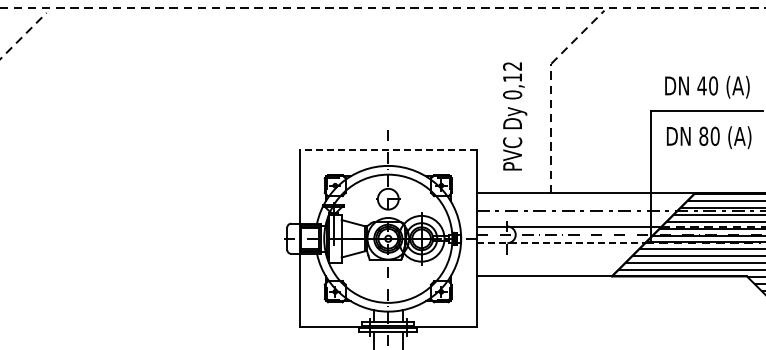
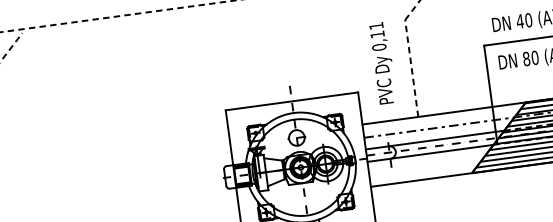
text: (512, 66) -> (376, 26), 0,12 -> 0,11
line: (387, 150) -> (291, 101), dashed -> solid
line: (561, 243) -> (430, 153), dashed -> solid

